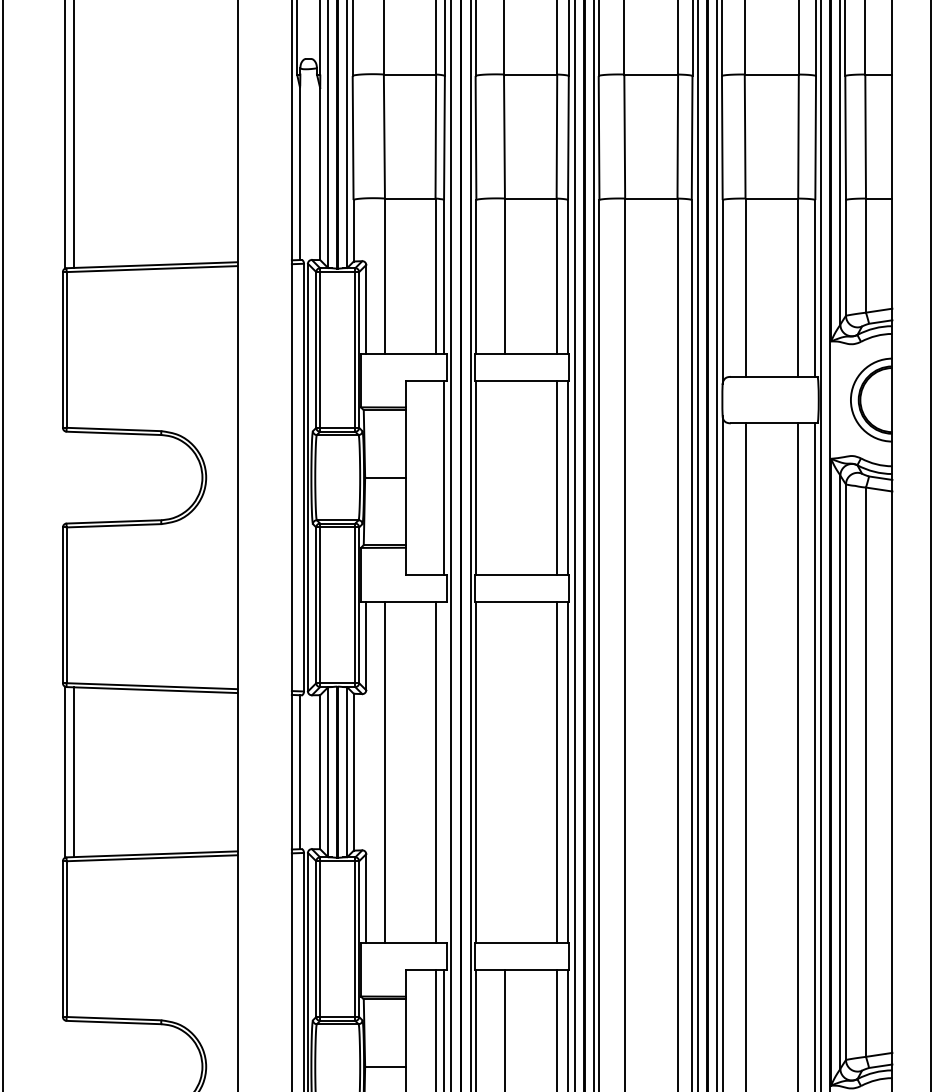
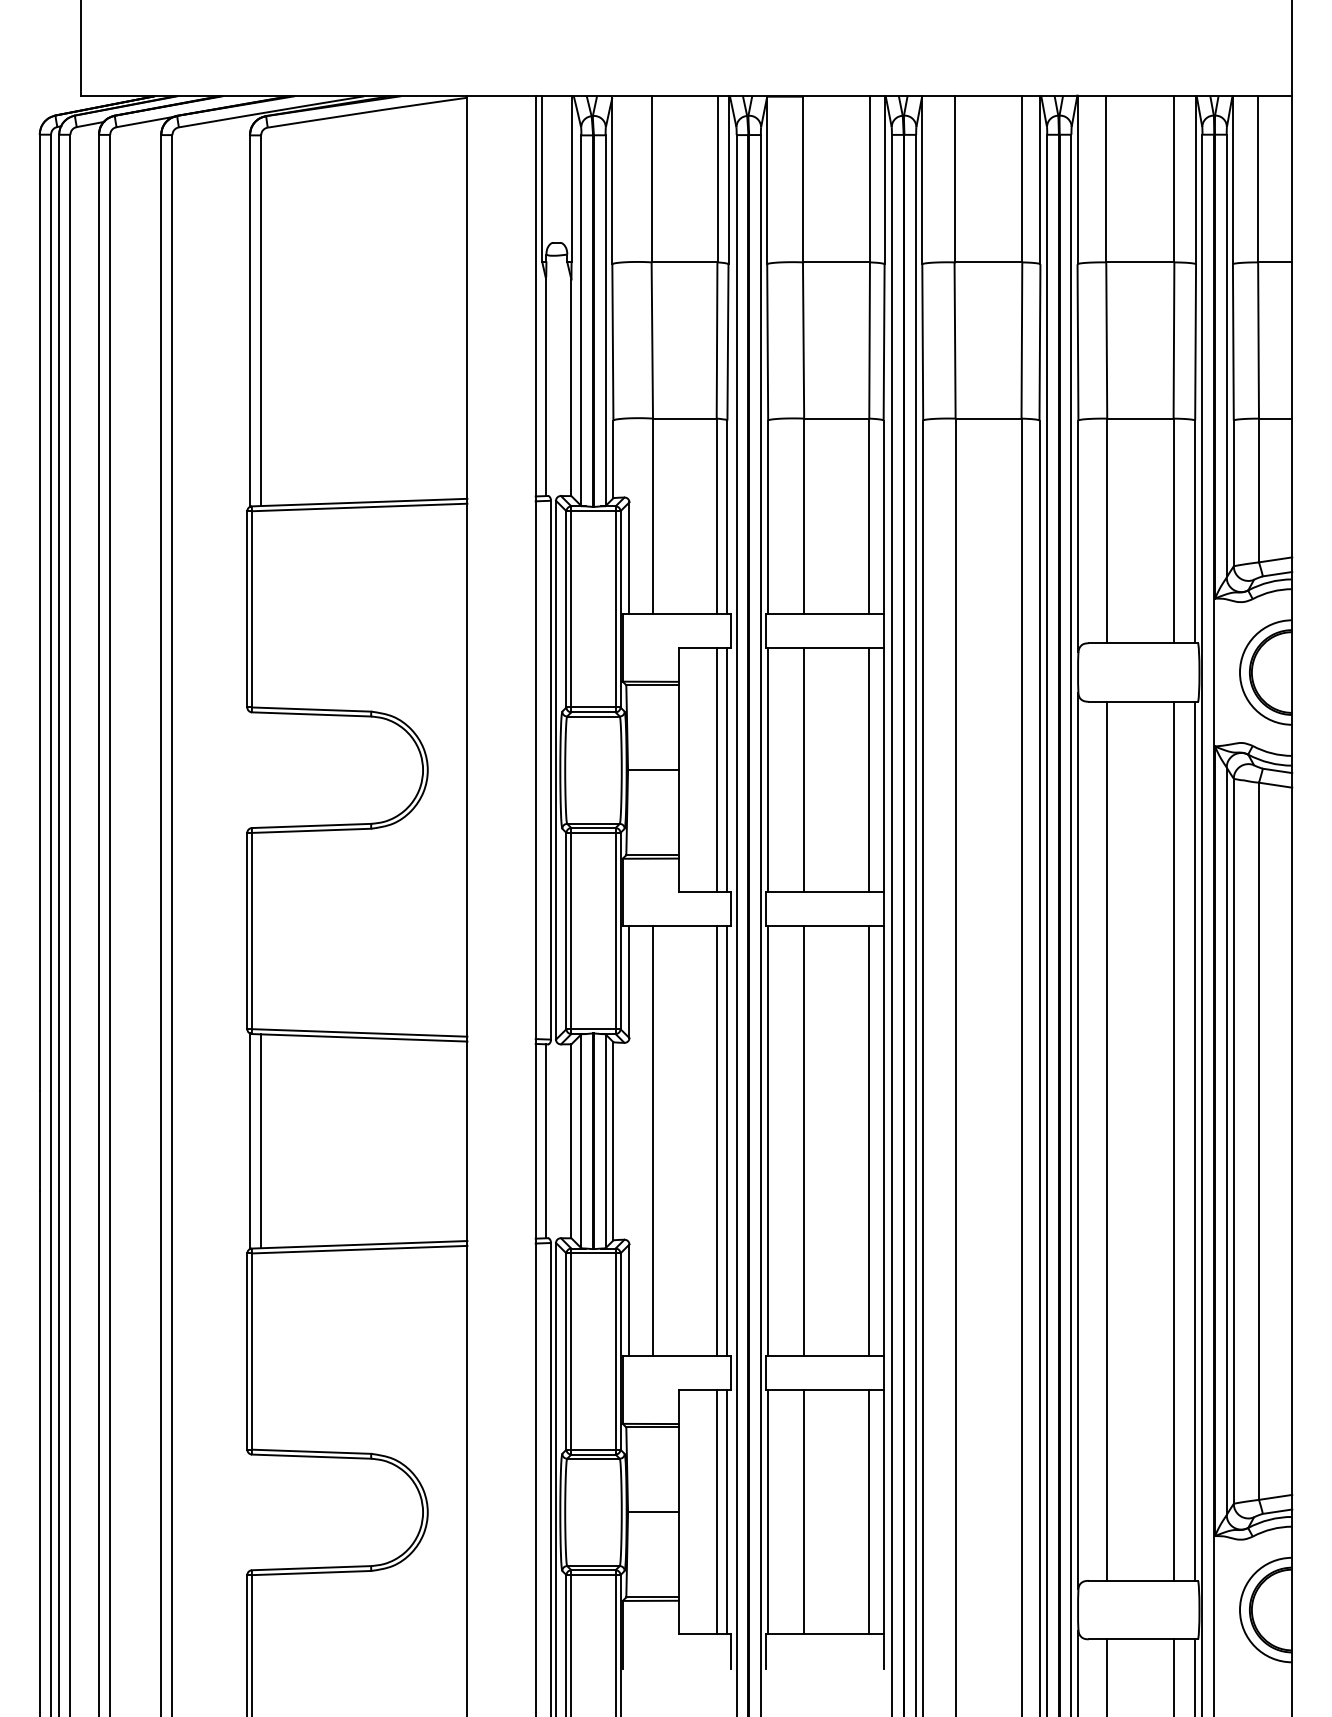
line: (435, 477) -> (716, 770), added
line: (505, 477) -> (804, 770), added
line: (444, 772) -> (727, 1141), added
line: (505, 772) -> (804, 1141), added

